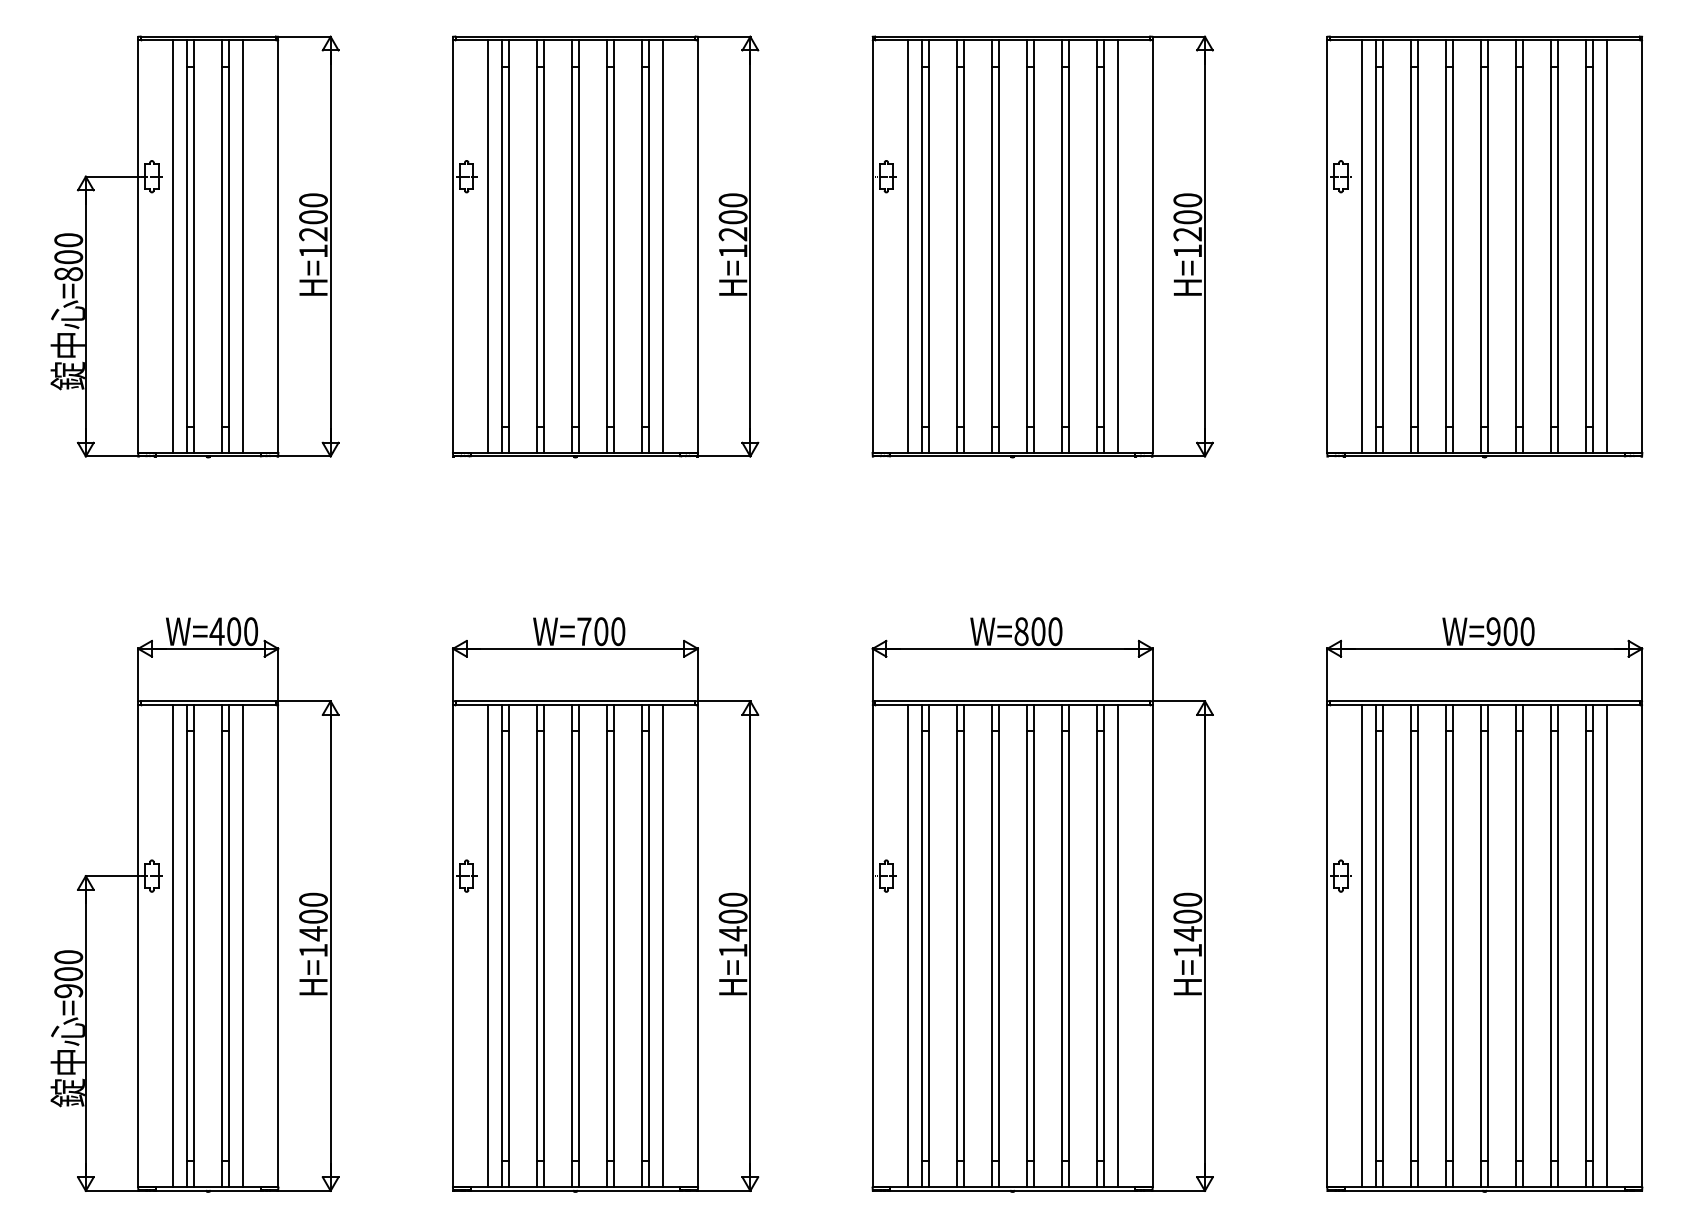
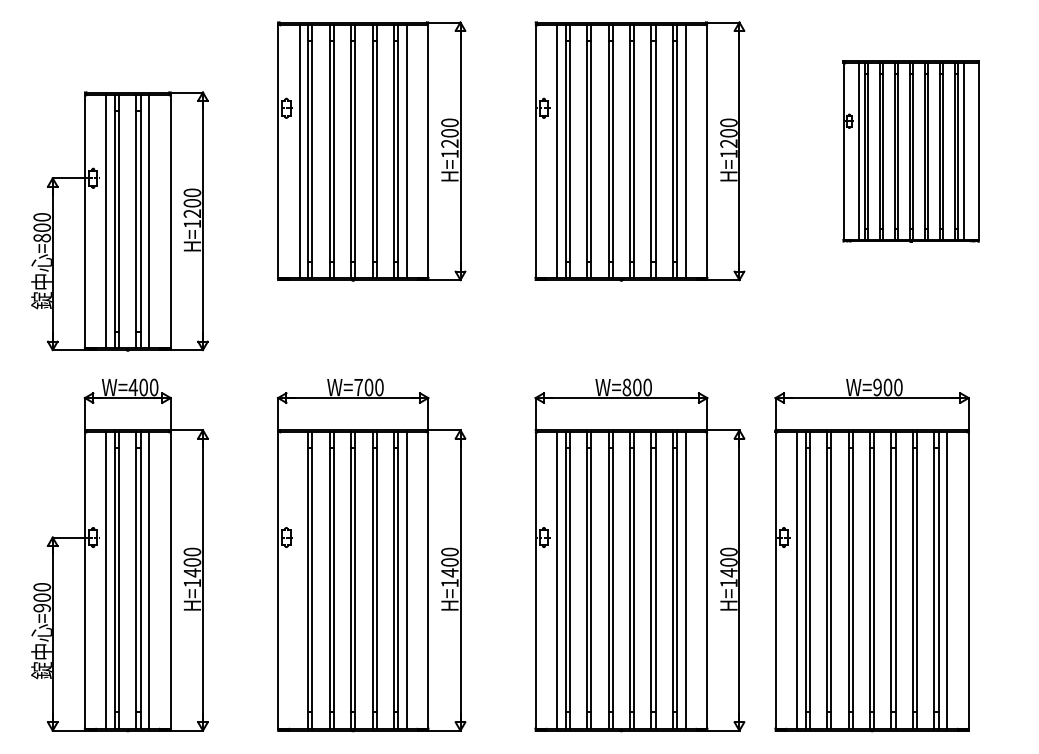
part: (194, 247) -> (119, 221), moved
part: (1483, 247) -> (910, 151), size x0.7
part: (1483, 905) -> (871, 555), moved
line: (487, 946) -> (299, 580), removed

